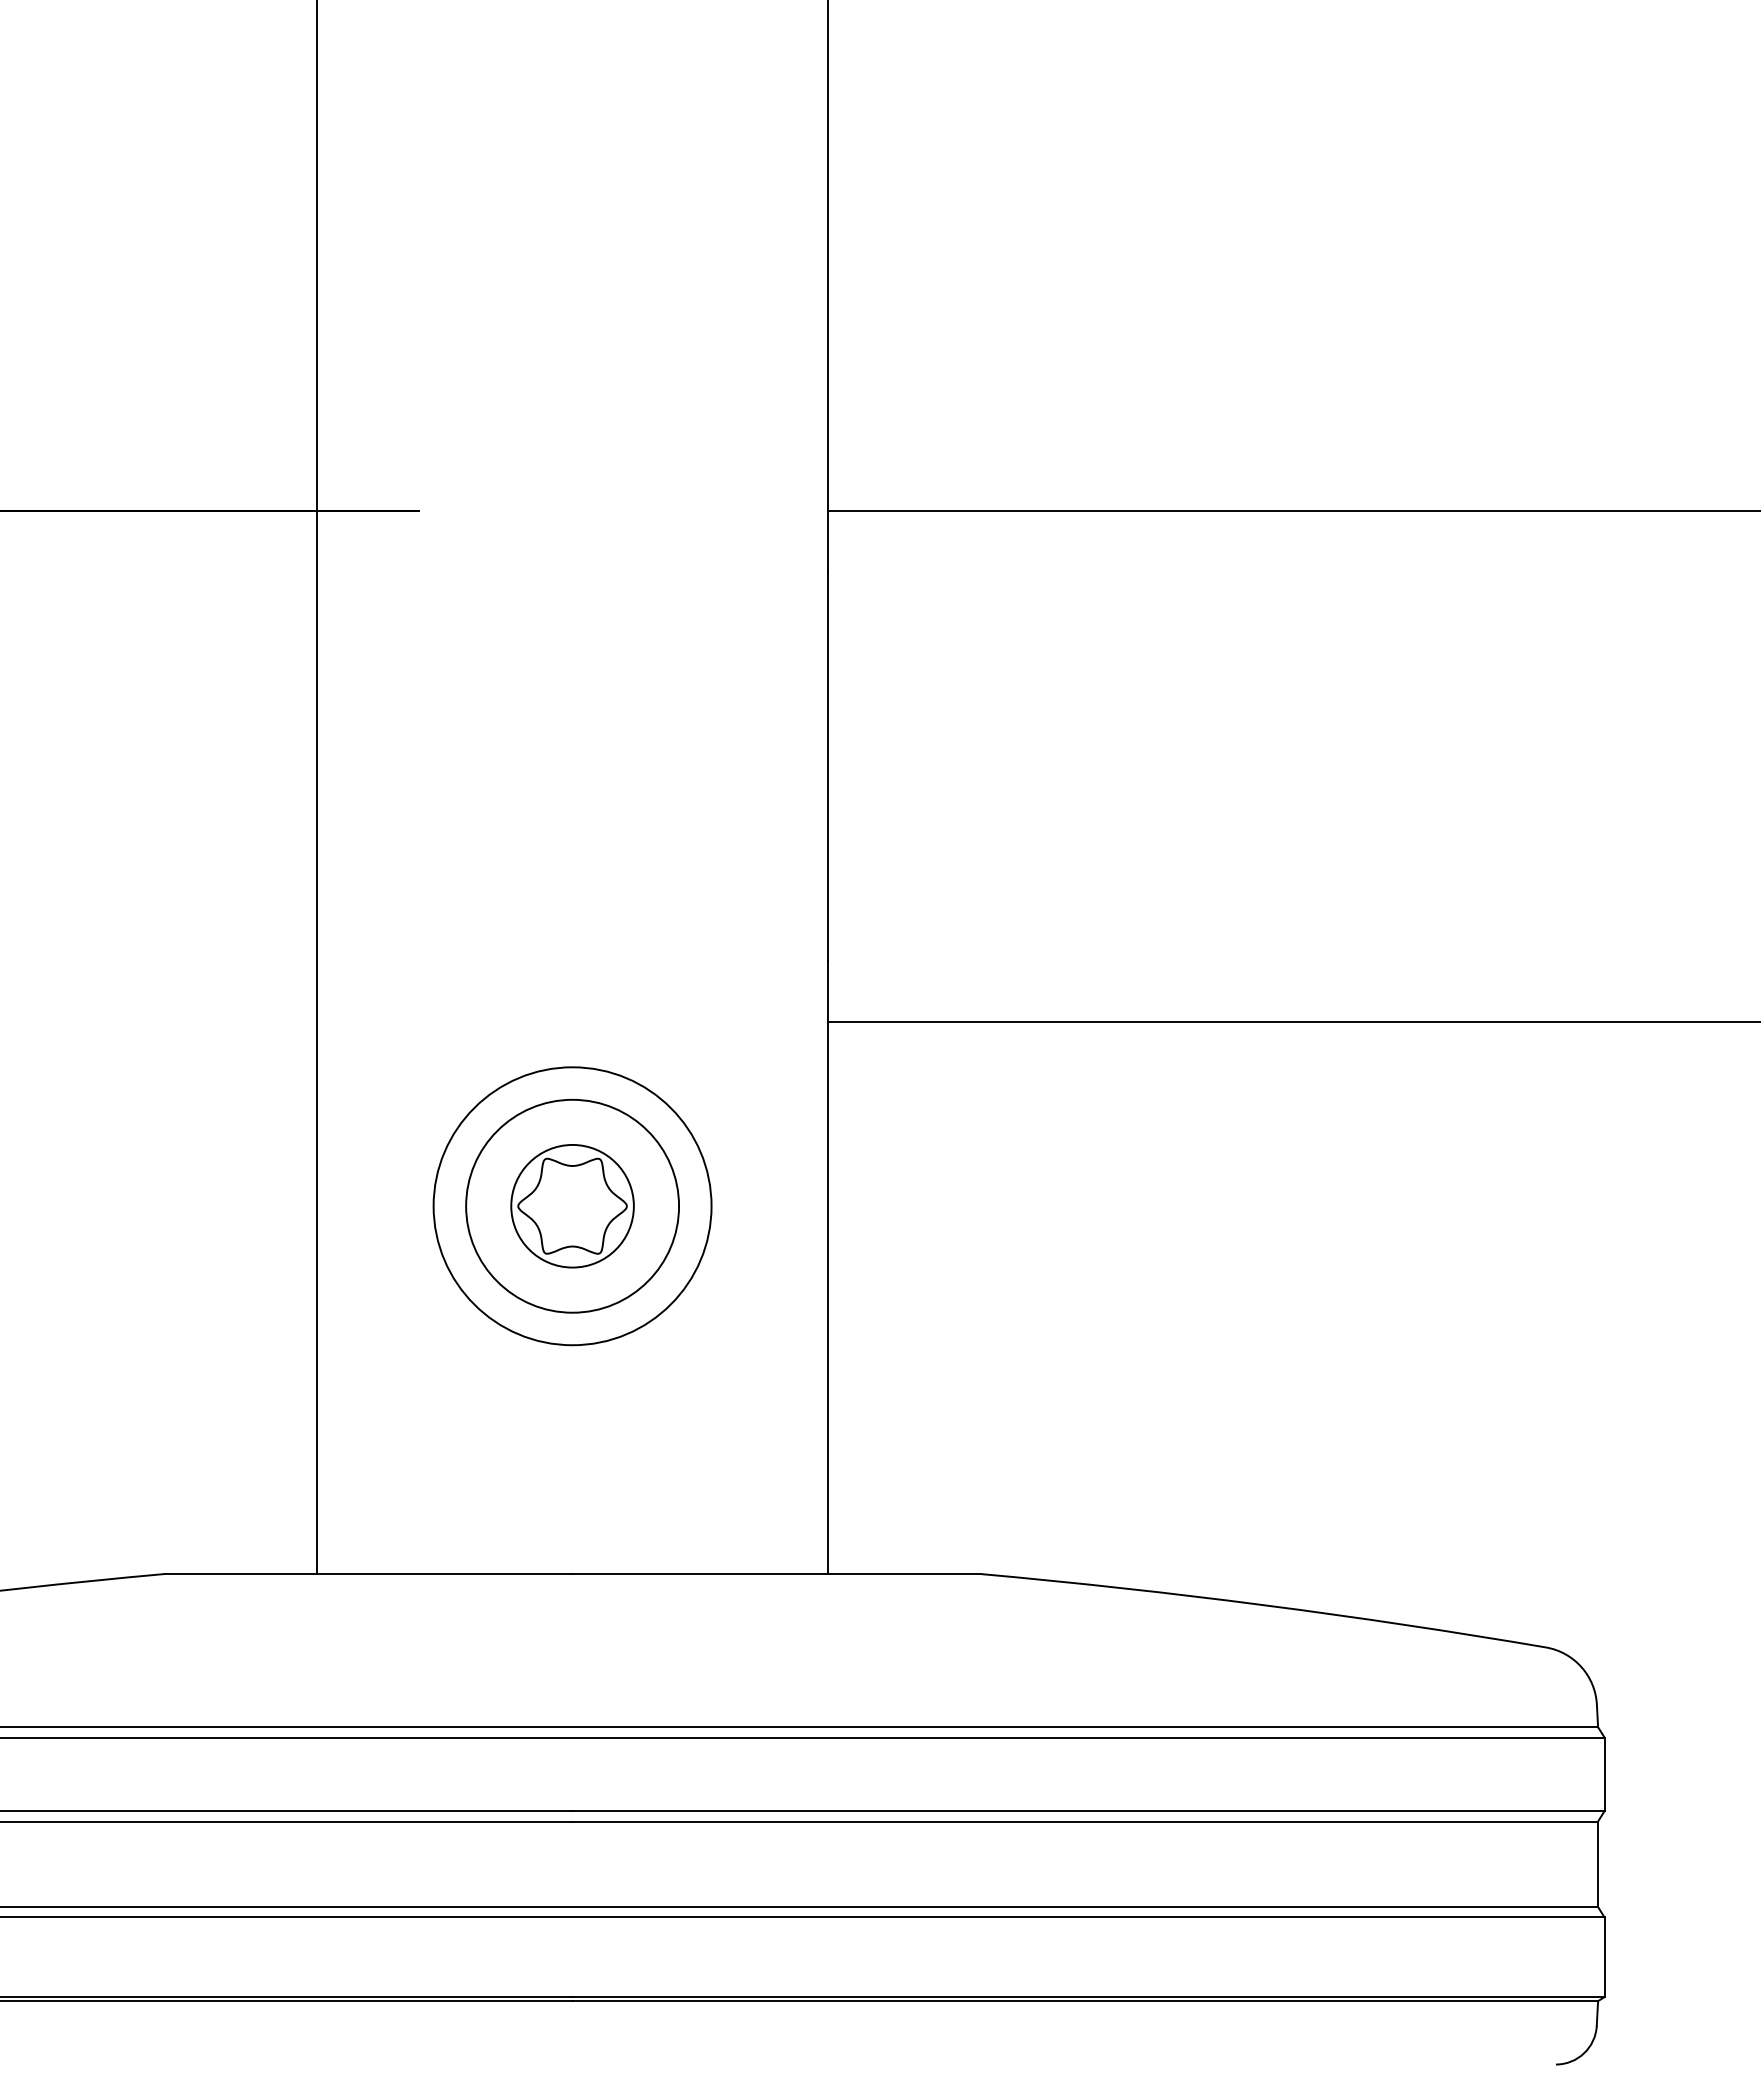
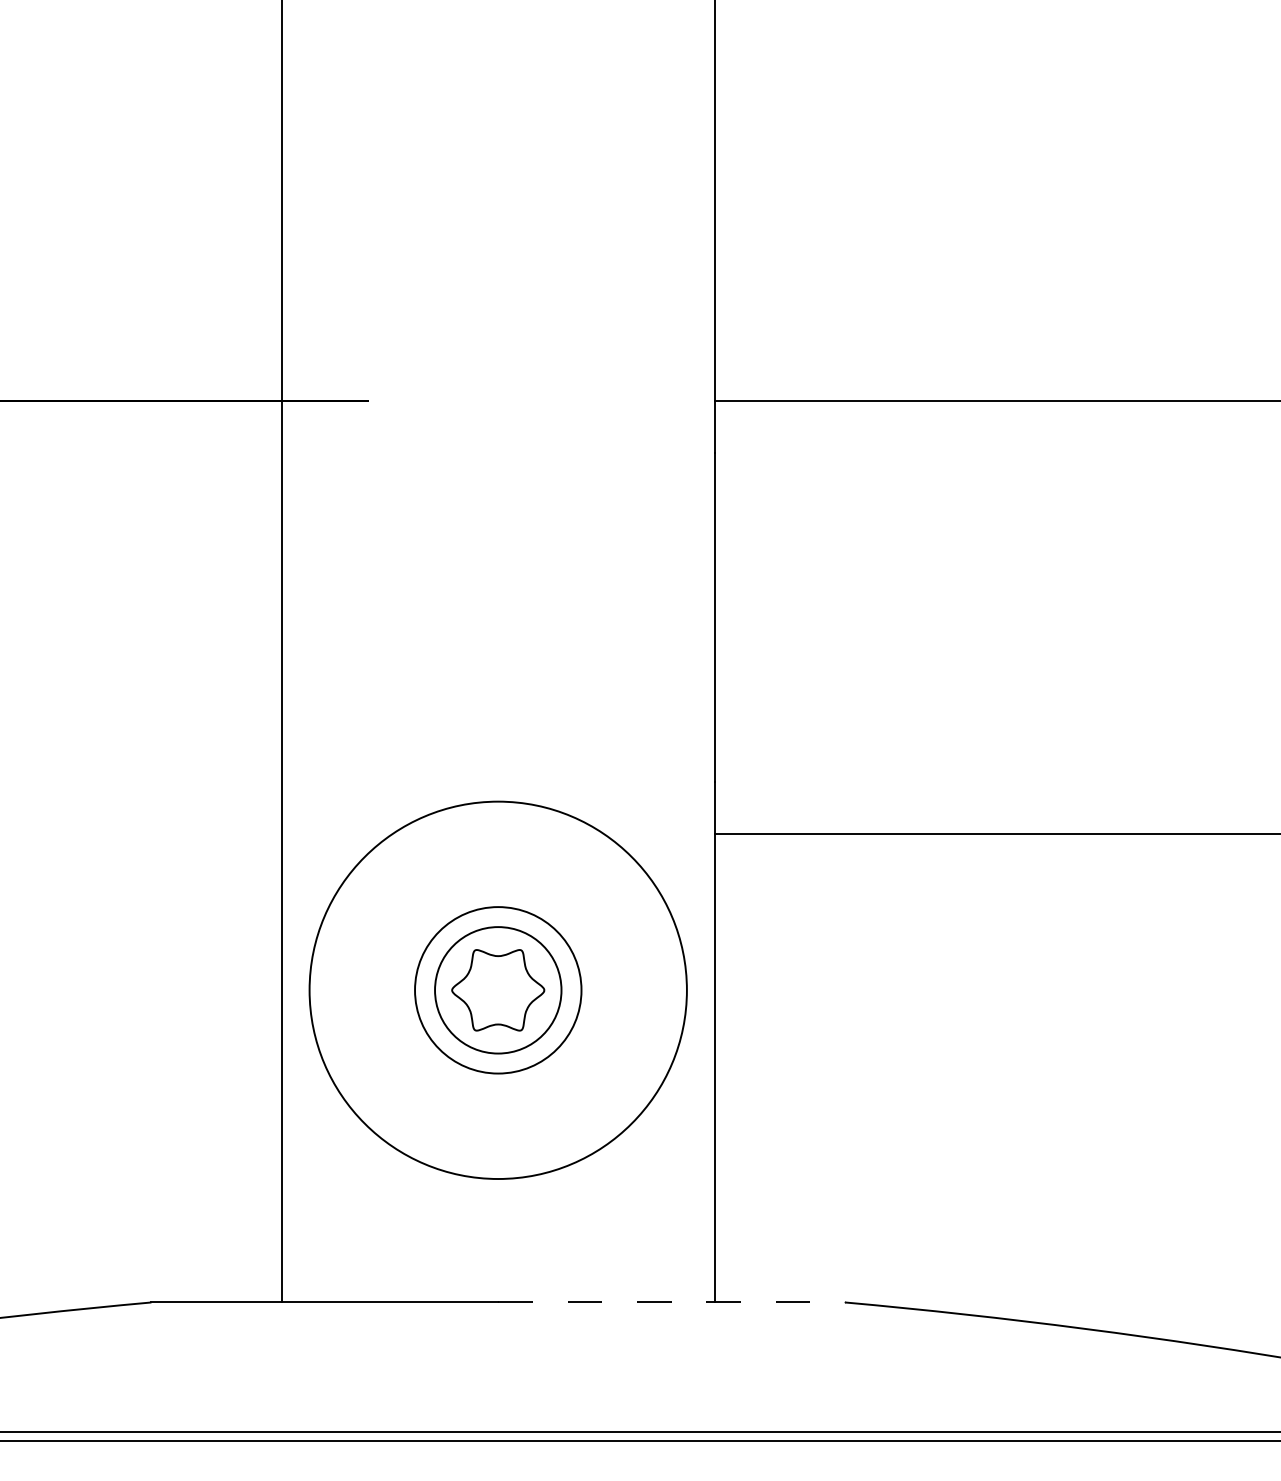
circle: (572, 1205) -> (498, 989), size x0.7
circle: (572, 1205) -> (498, 989), size x1.6
circle: (572, 1206) -> (498, 990), size x1.6
line: (777, 1574) -> (672, 1302), solid -> dashed

